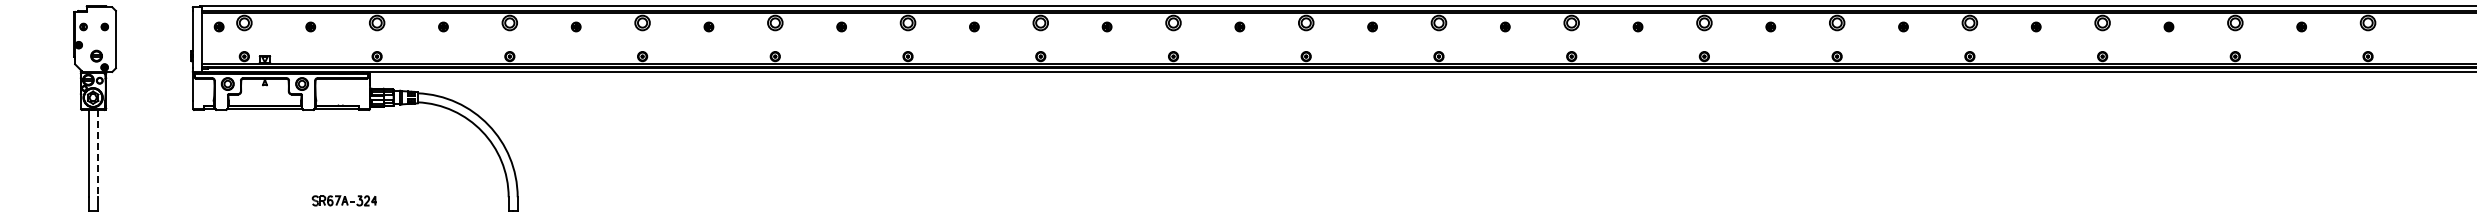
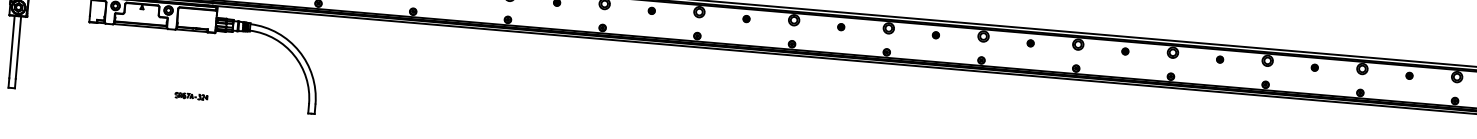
line: (97, 153) -> (18, 47), dashed -> solid
part: (343, 200) -> (190, 96), size x0.71

